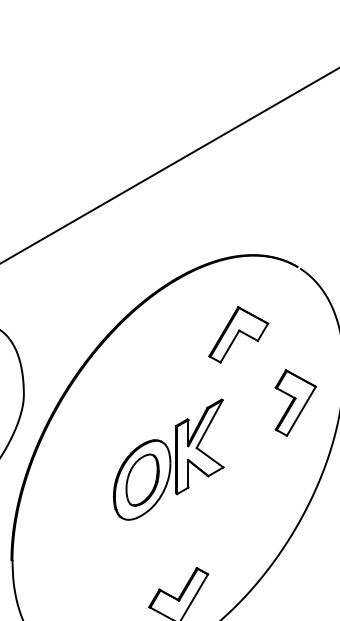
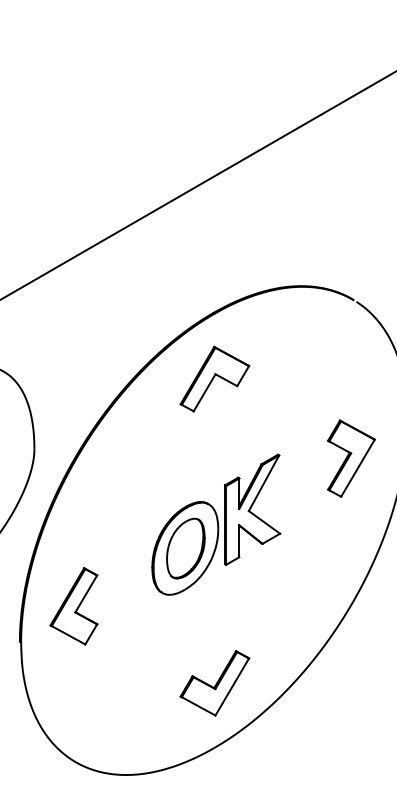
part: (238, 335) -> (214, 379), moved
part: (168, 459) -> (216, 524), moved
part: (57, 529) -> (73, 606), added

